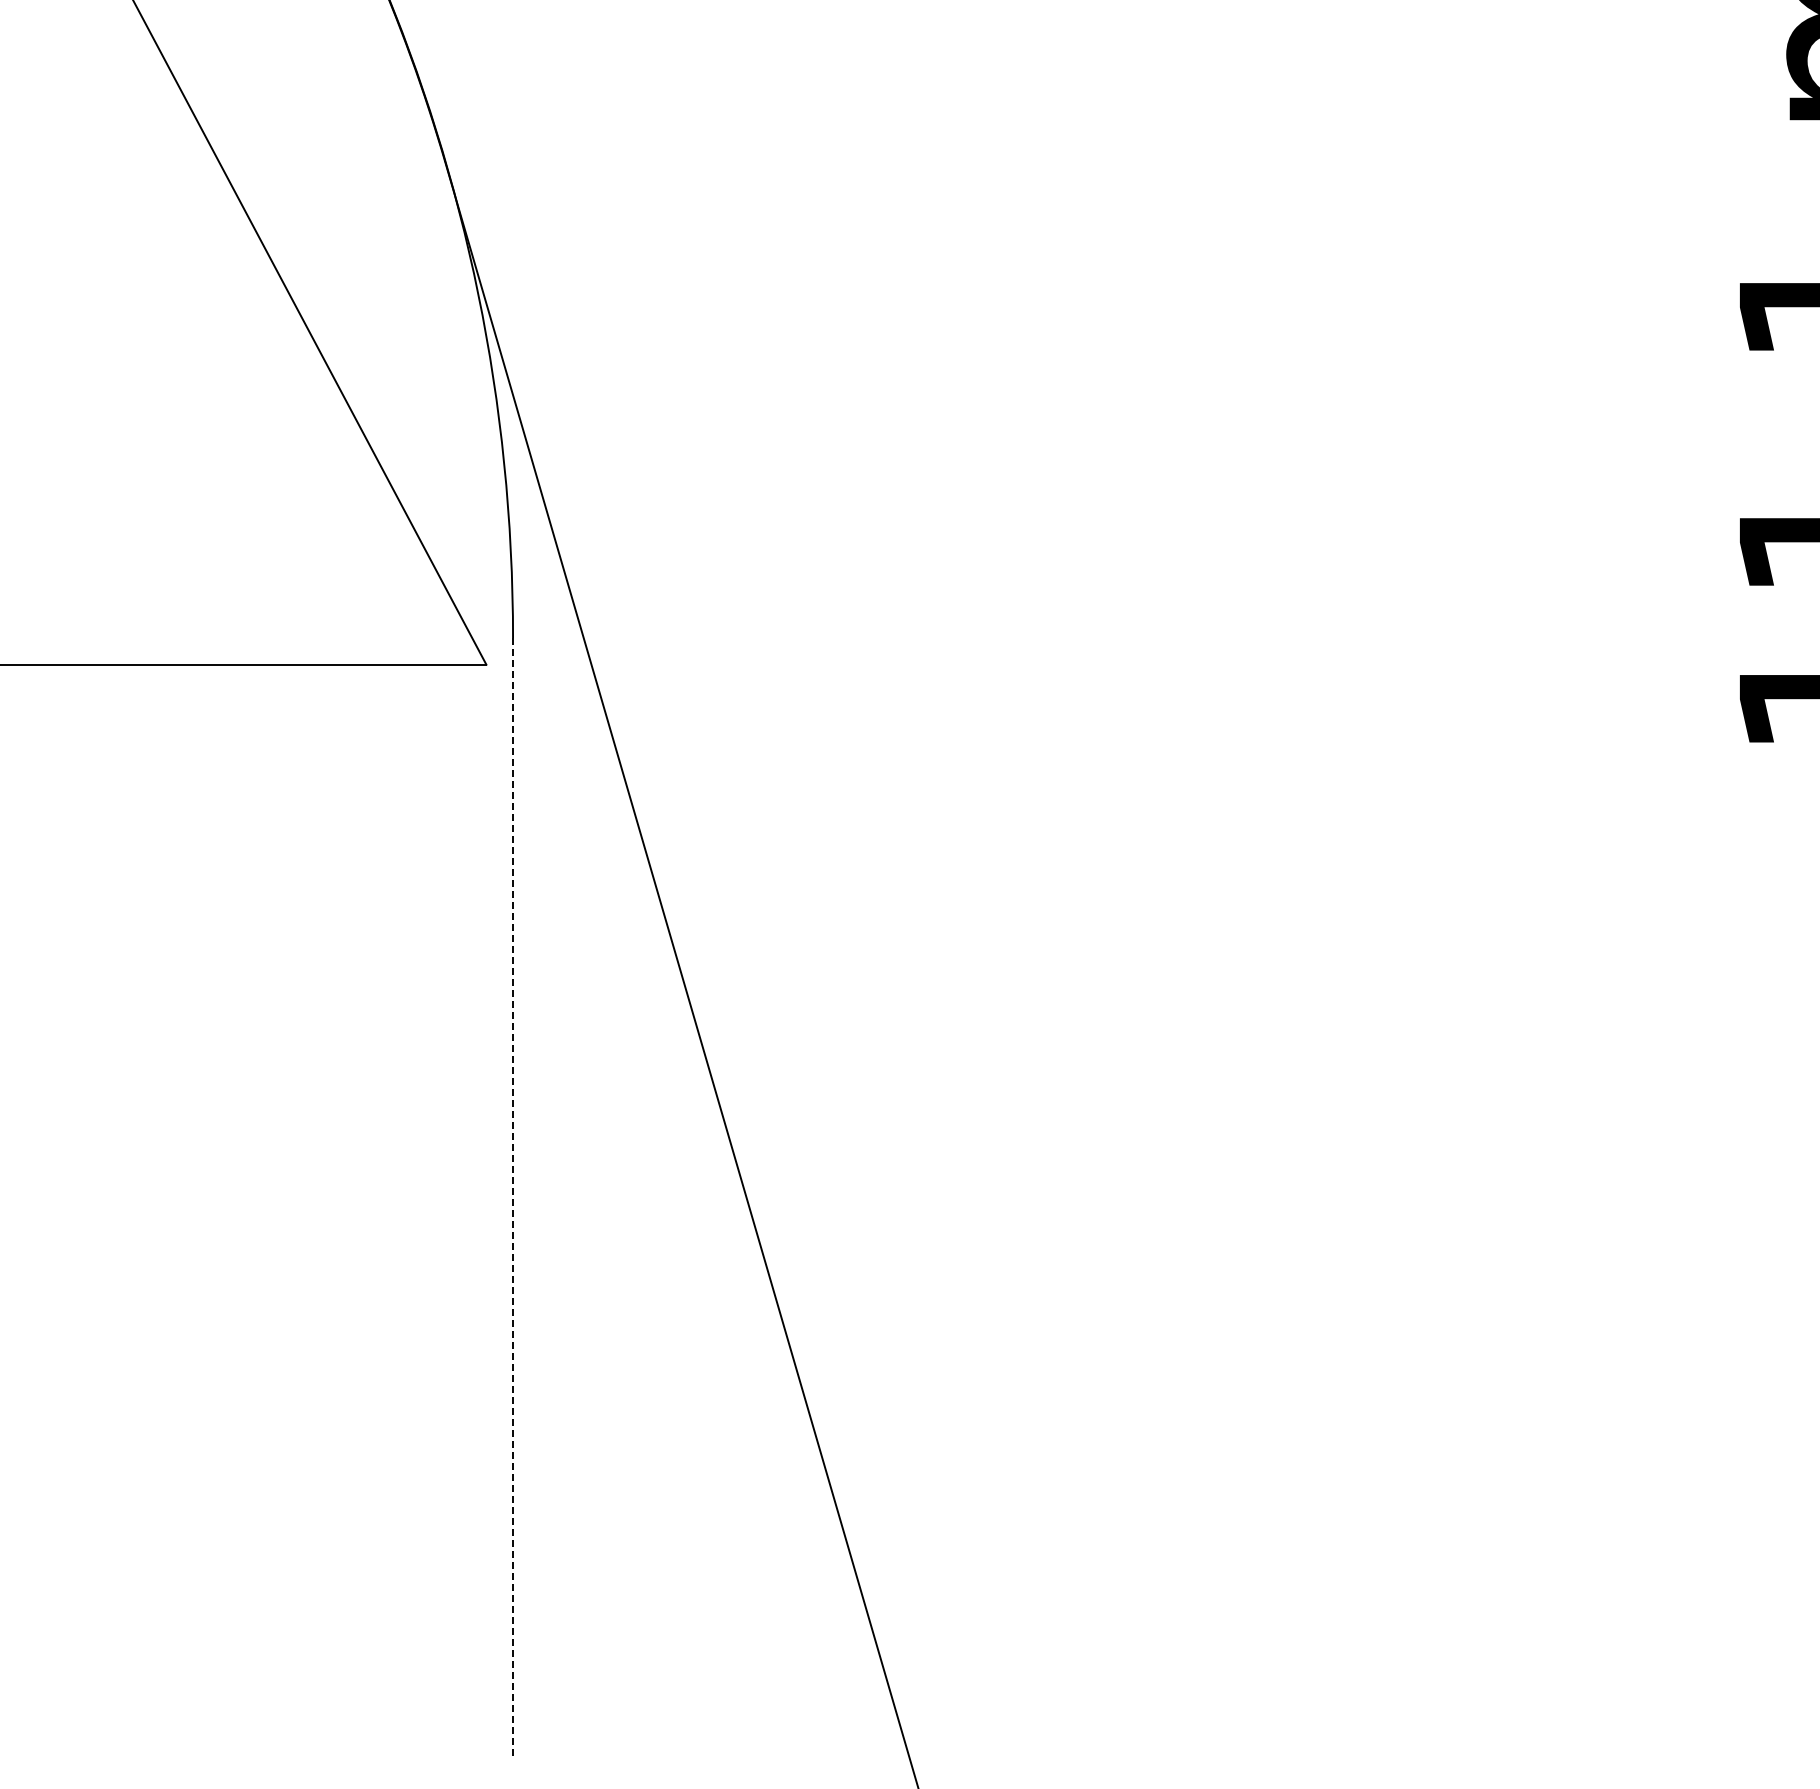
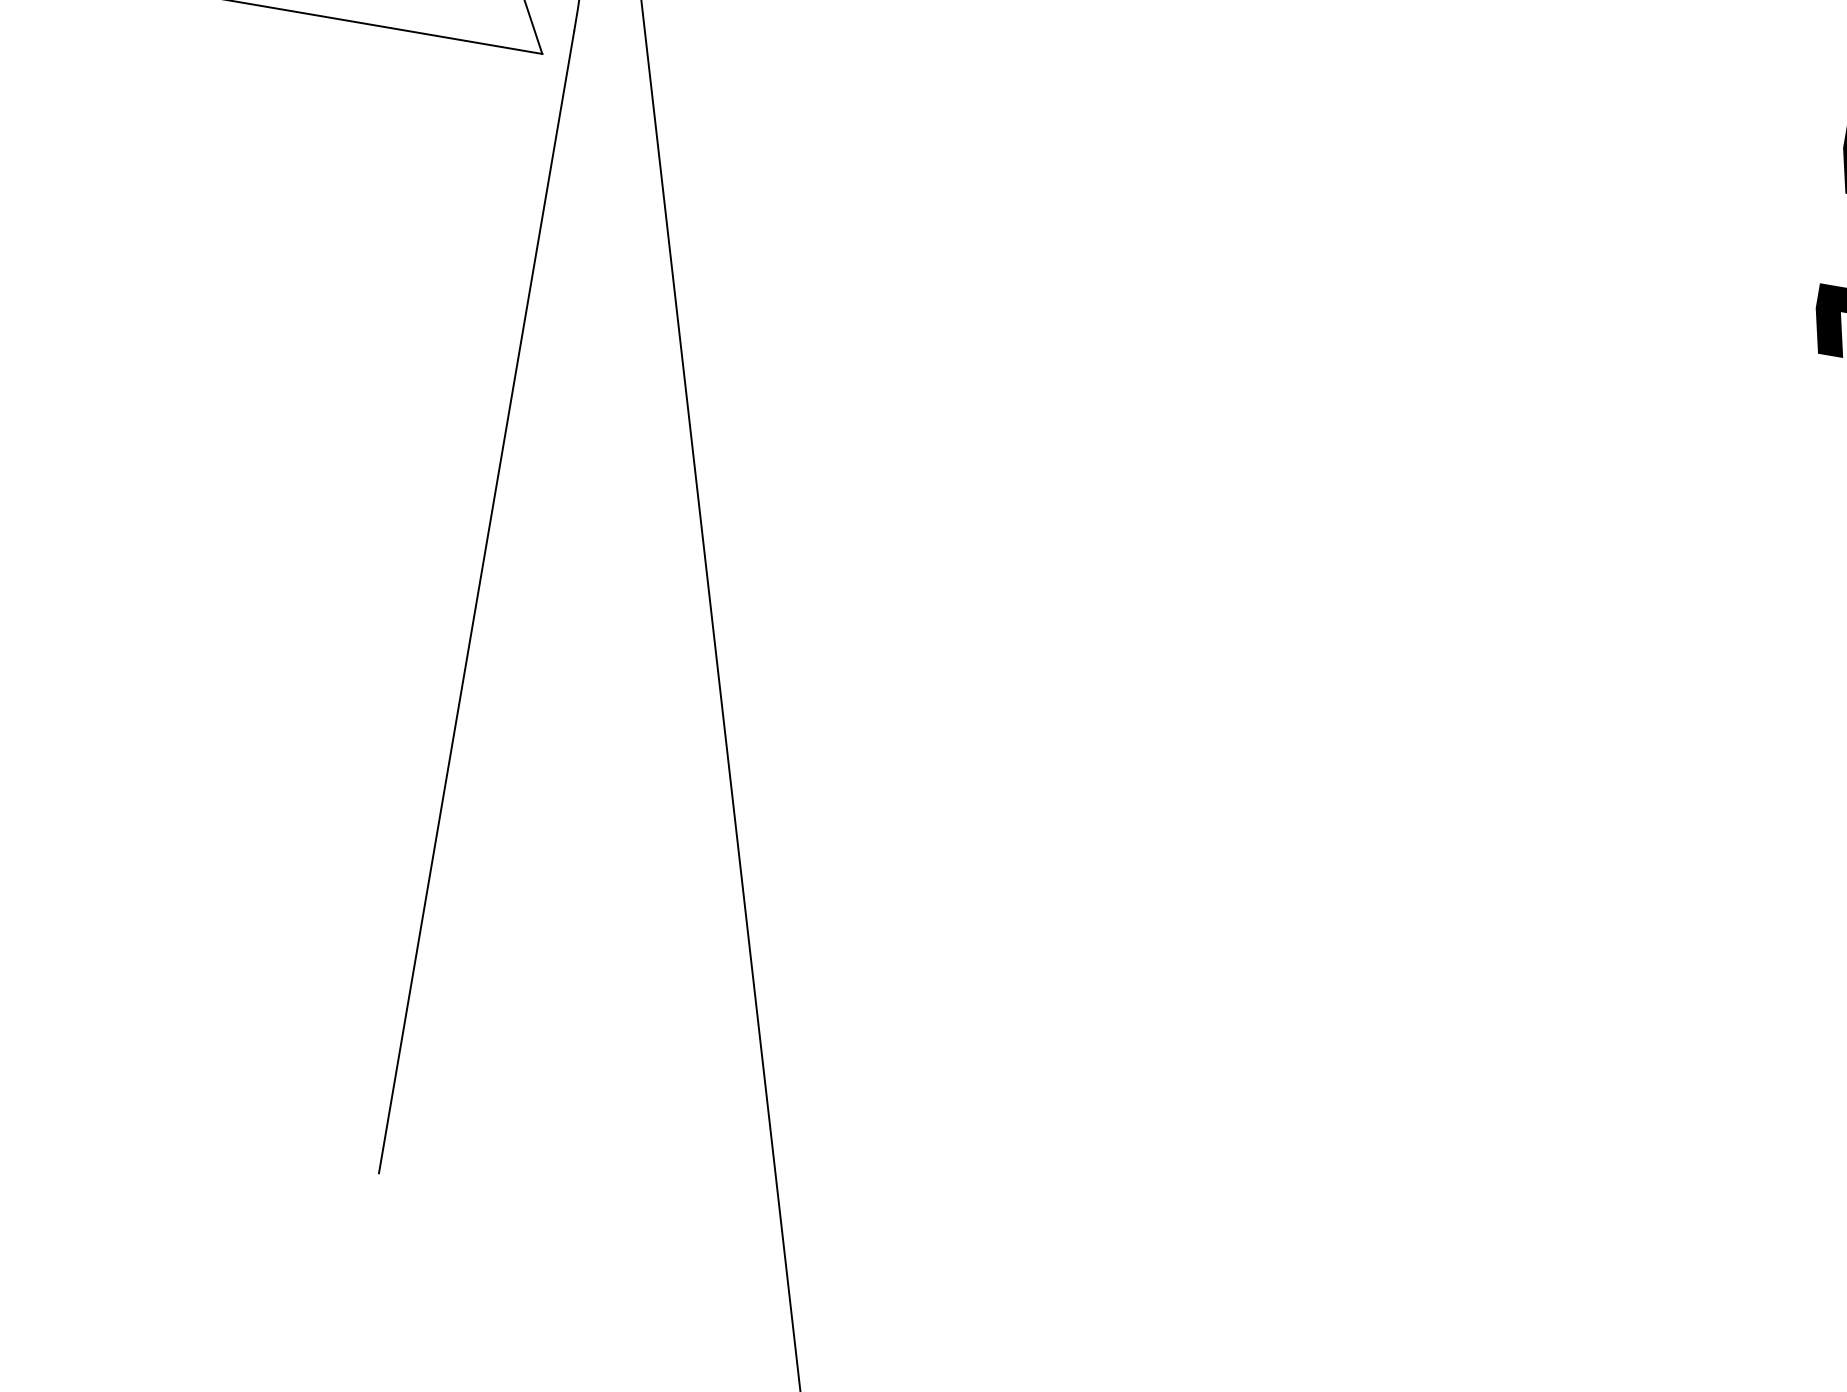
line: (513, 1197) -> (477, 602), dashed -> solid

